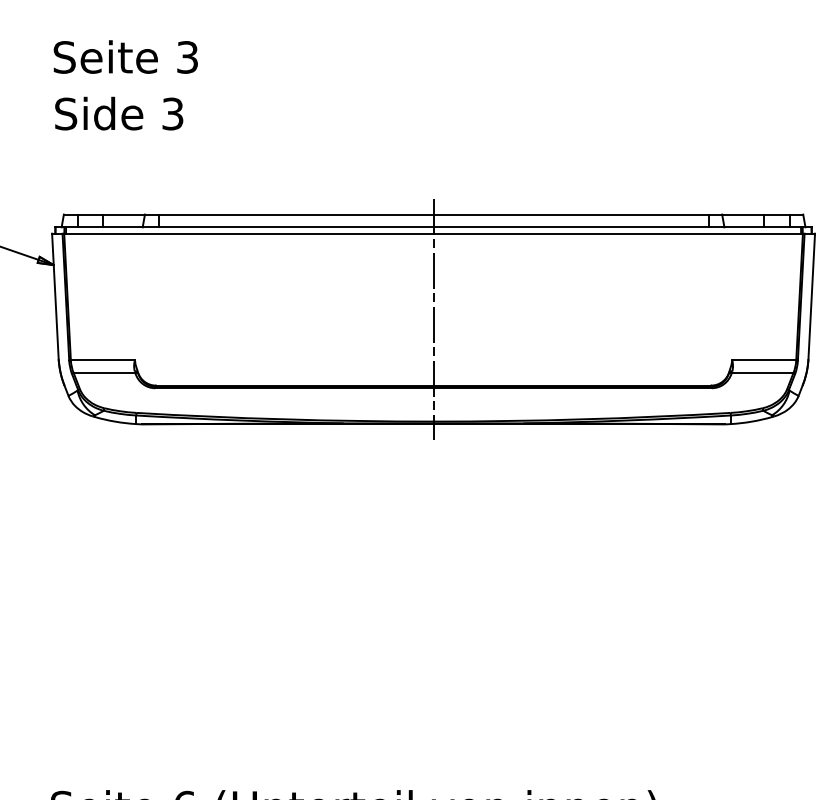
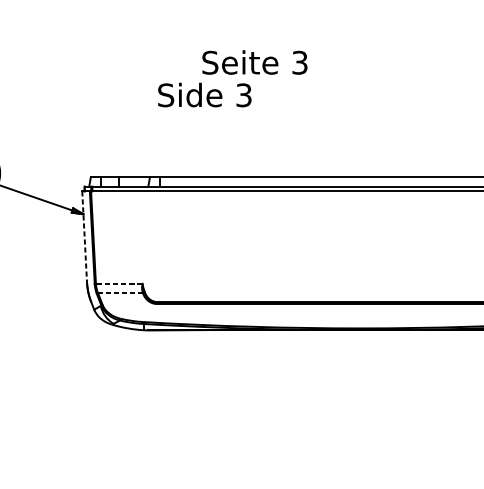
text: (125, 56) -> (254, 62), moved
text: (119, 113) -> (205, 94), moved
line: (55, 296) -> (84, 237), solid -> dashed
line: (433, 319) -> (360, 253), removed
line: (102, 360) -> (119, 283), solid -> dashed
line: (104, 373) -> (120, 293), solid -> dashed

